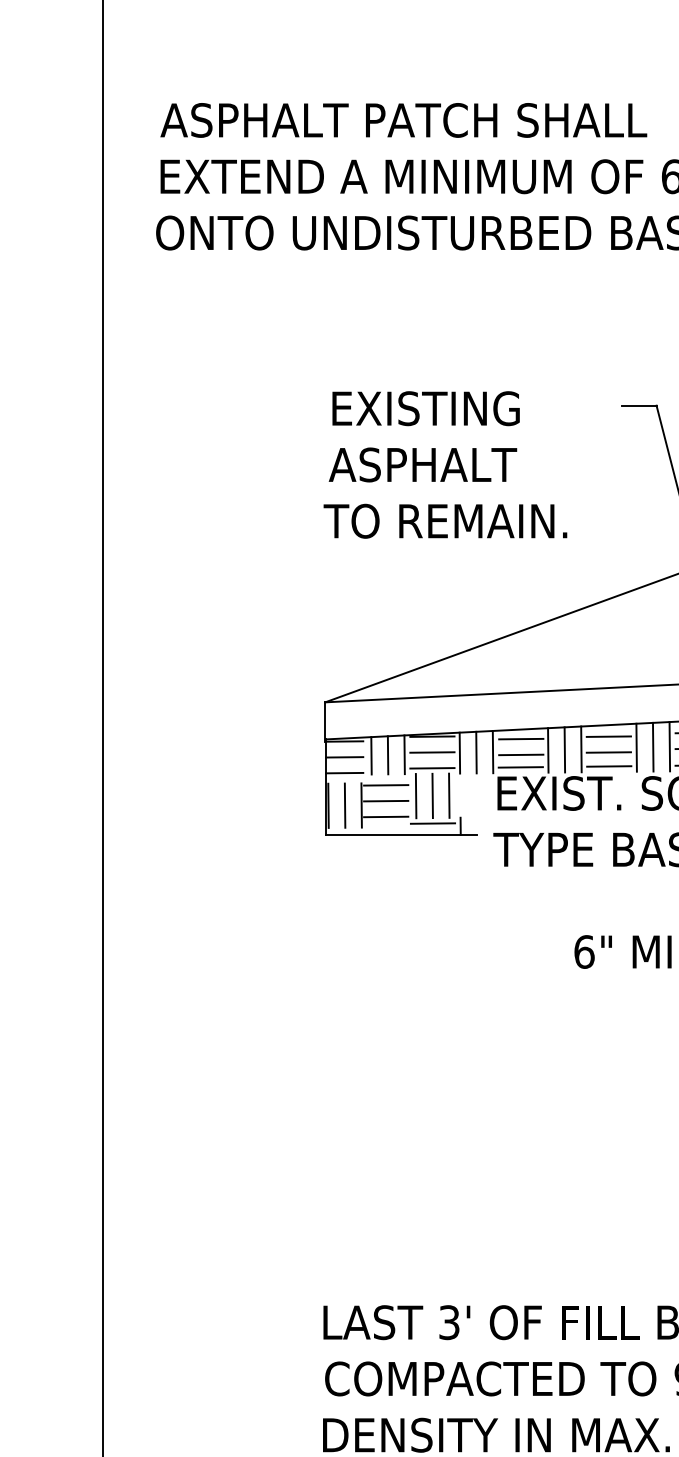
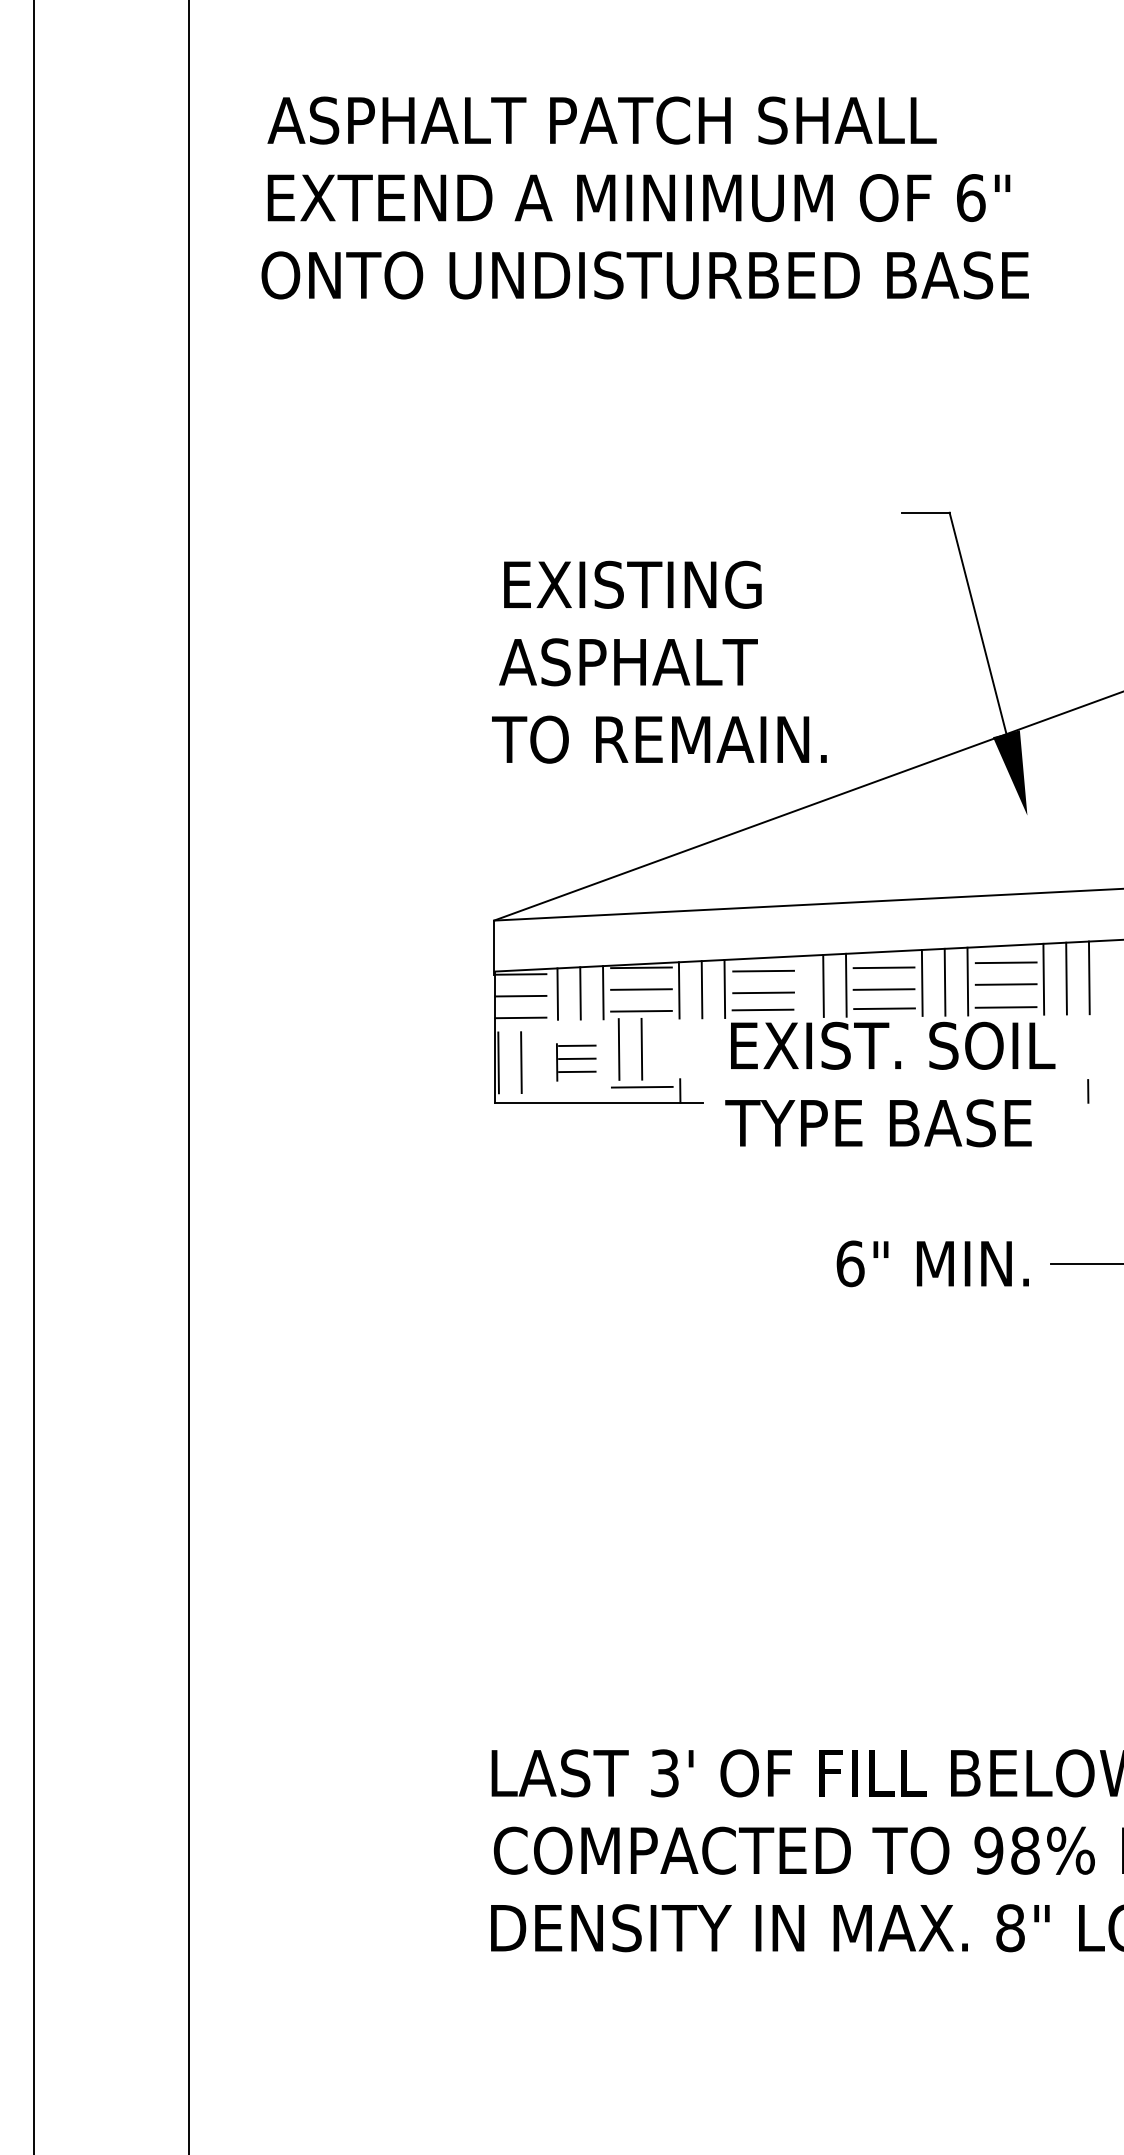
text: (445, 464) -> (659, 661), moved
line: (548, 750) -> (800, 986), removed
line: (449, 795) -> (664, 1048), removed
part: (385, 805) -> (576, 1062), size x0.6

